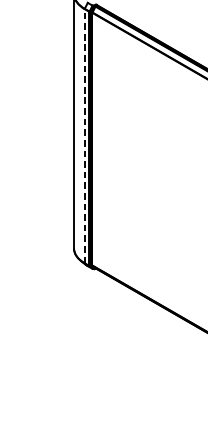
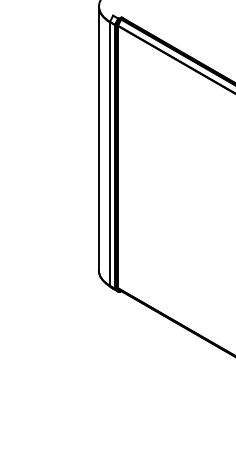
line: (84, 136) -> (109, 154), dashed -> solid

